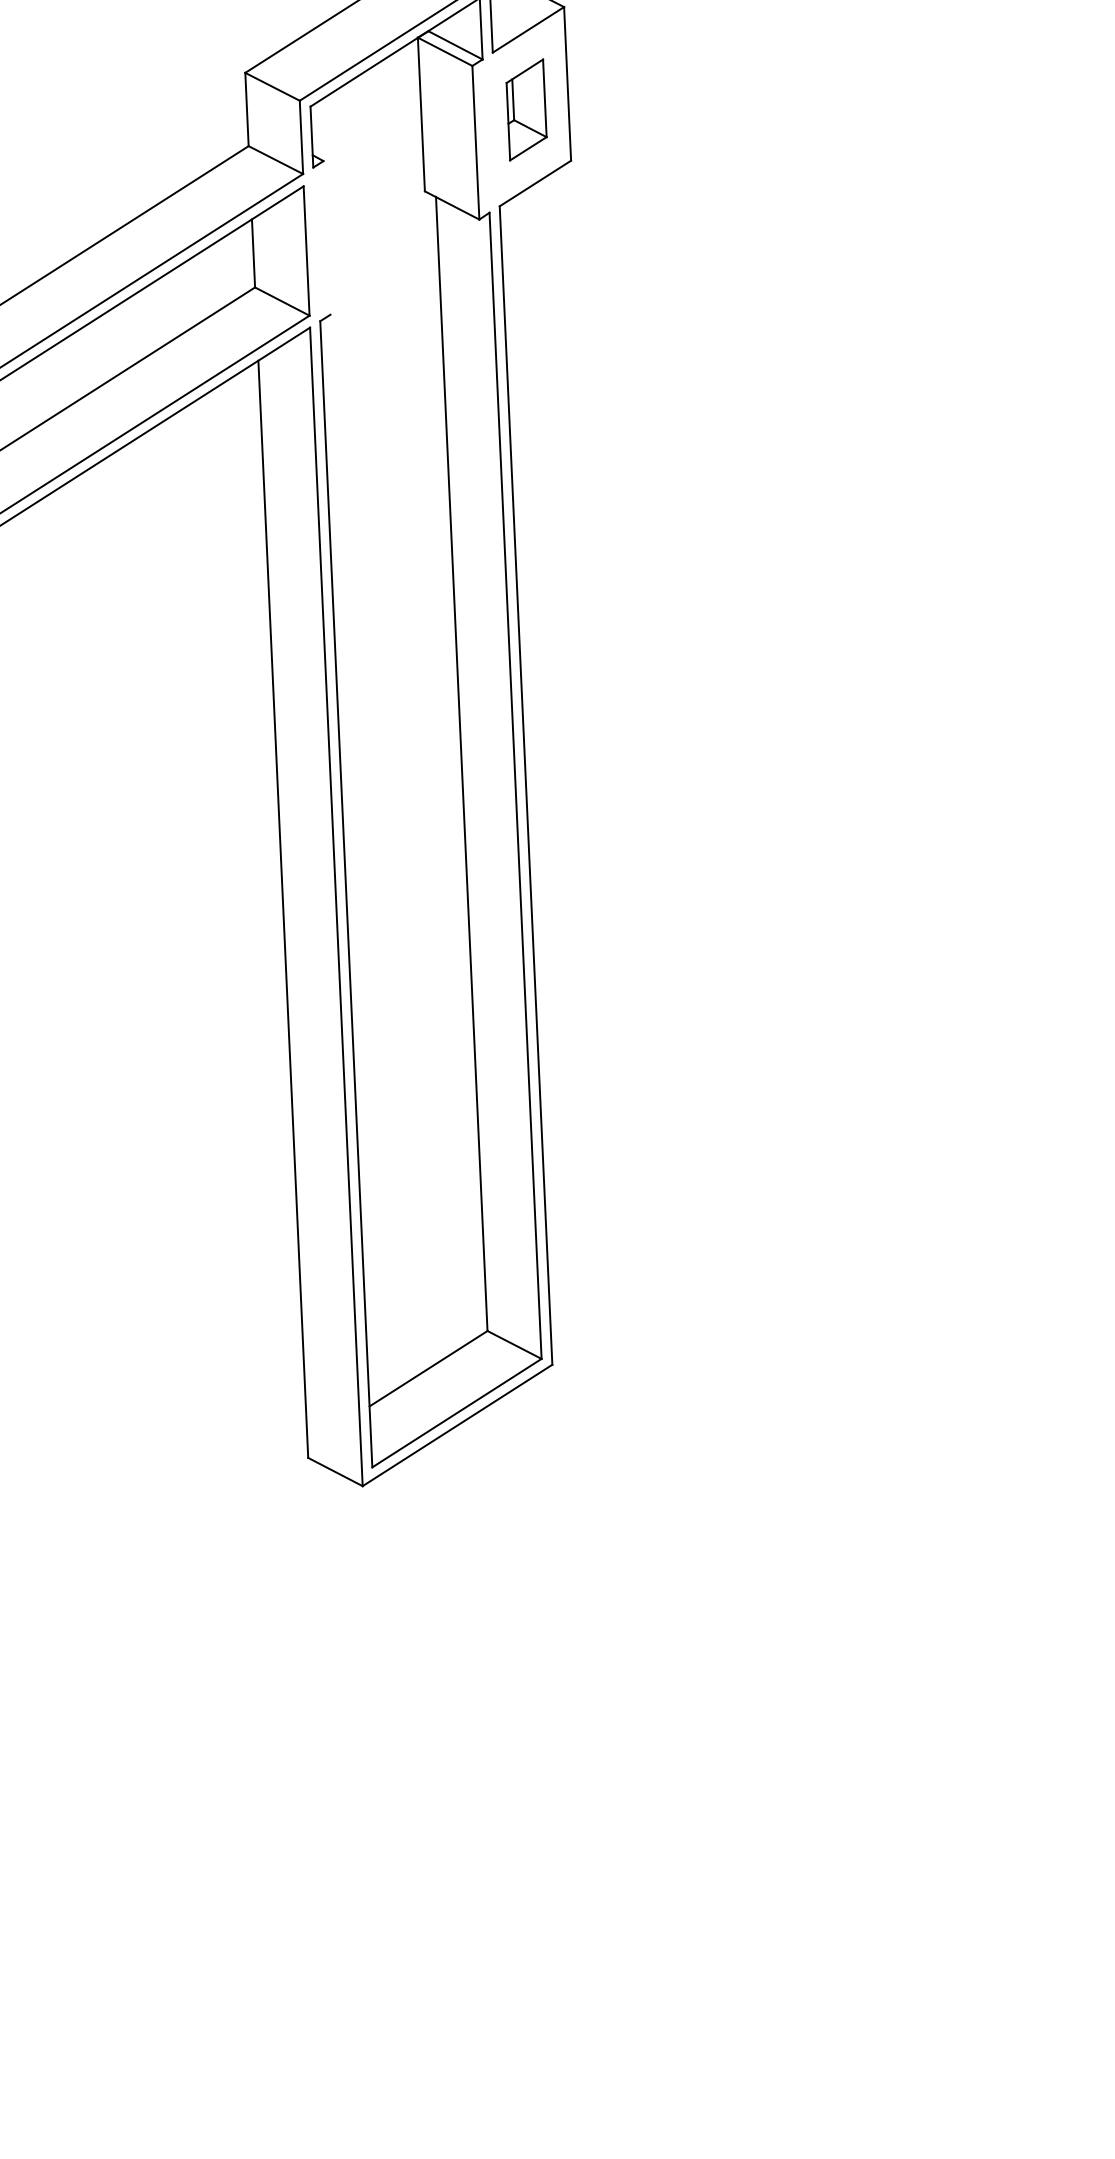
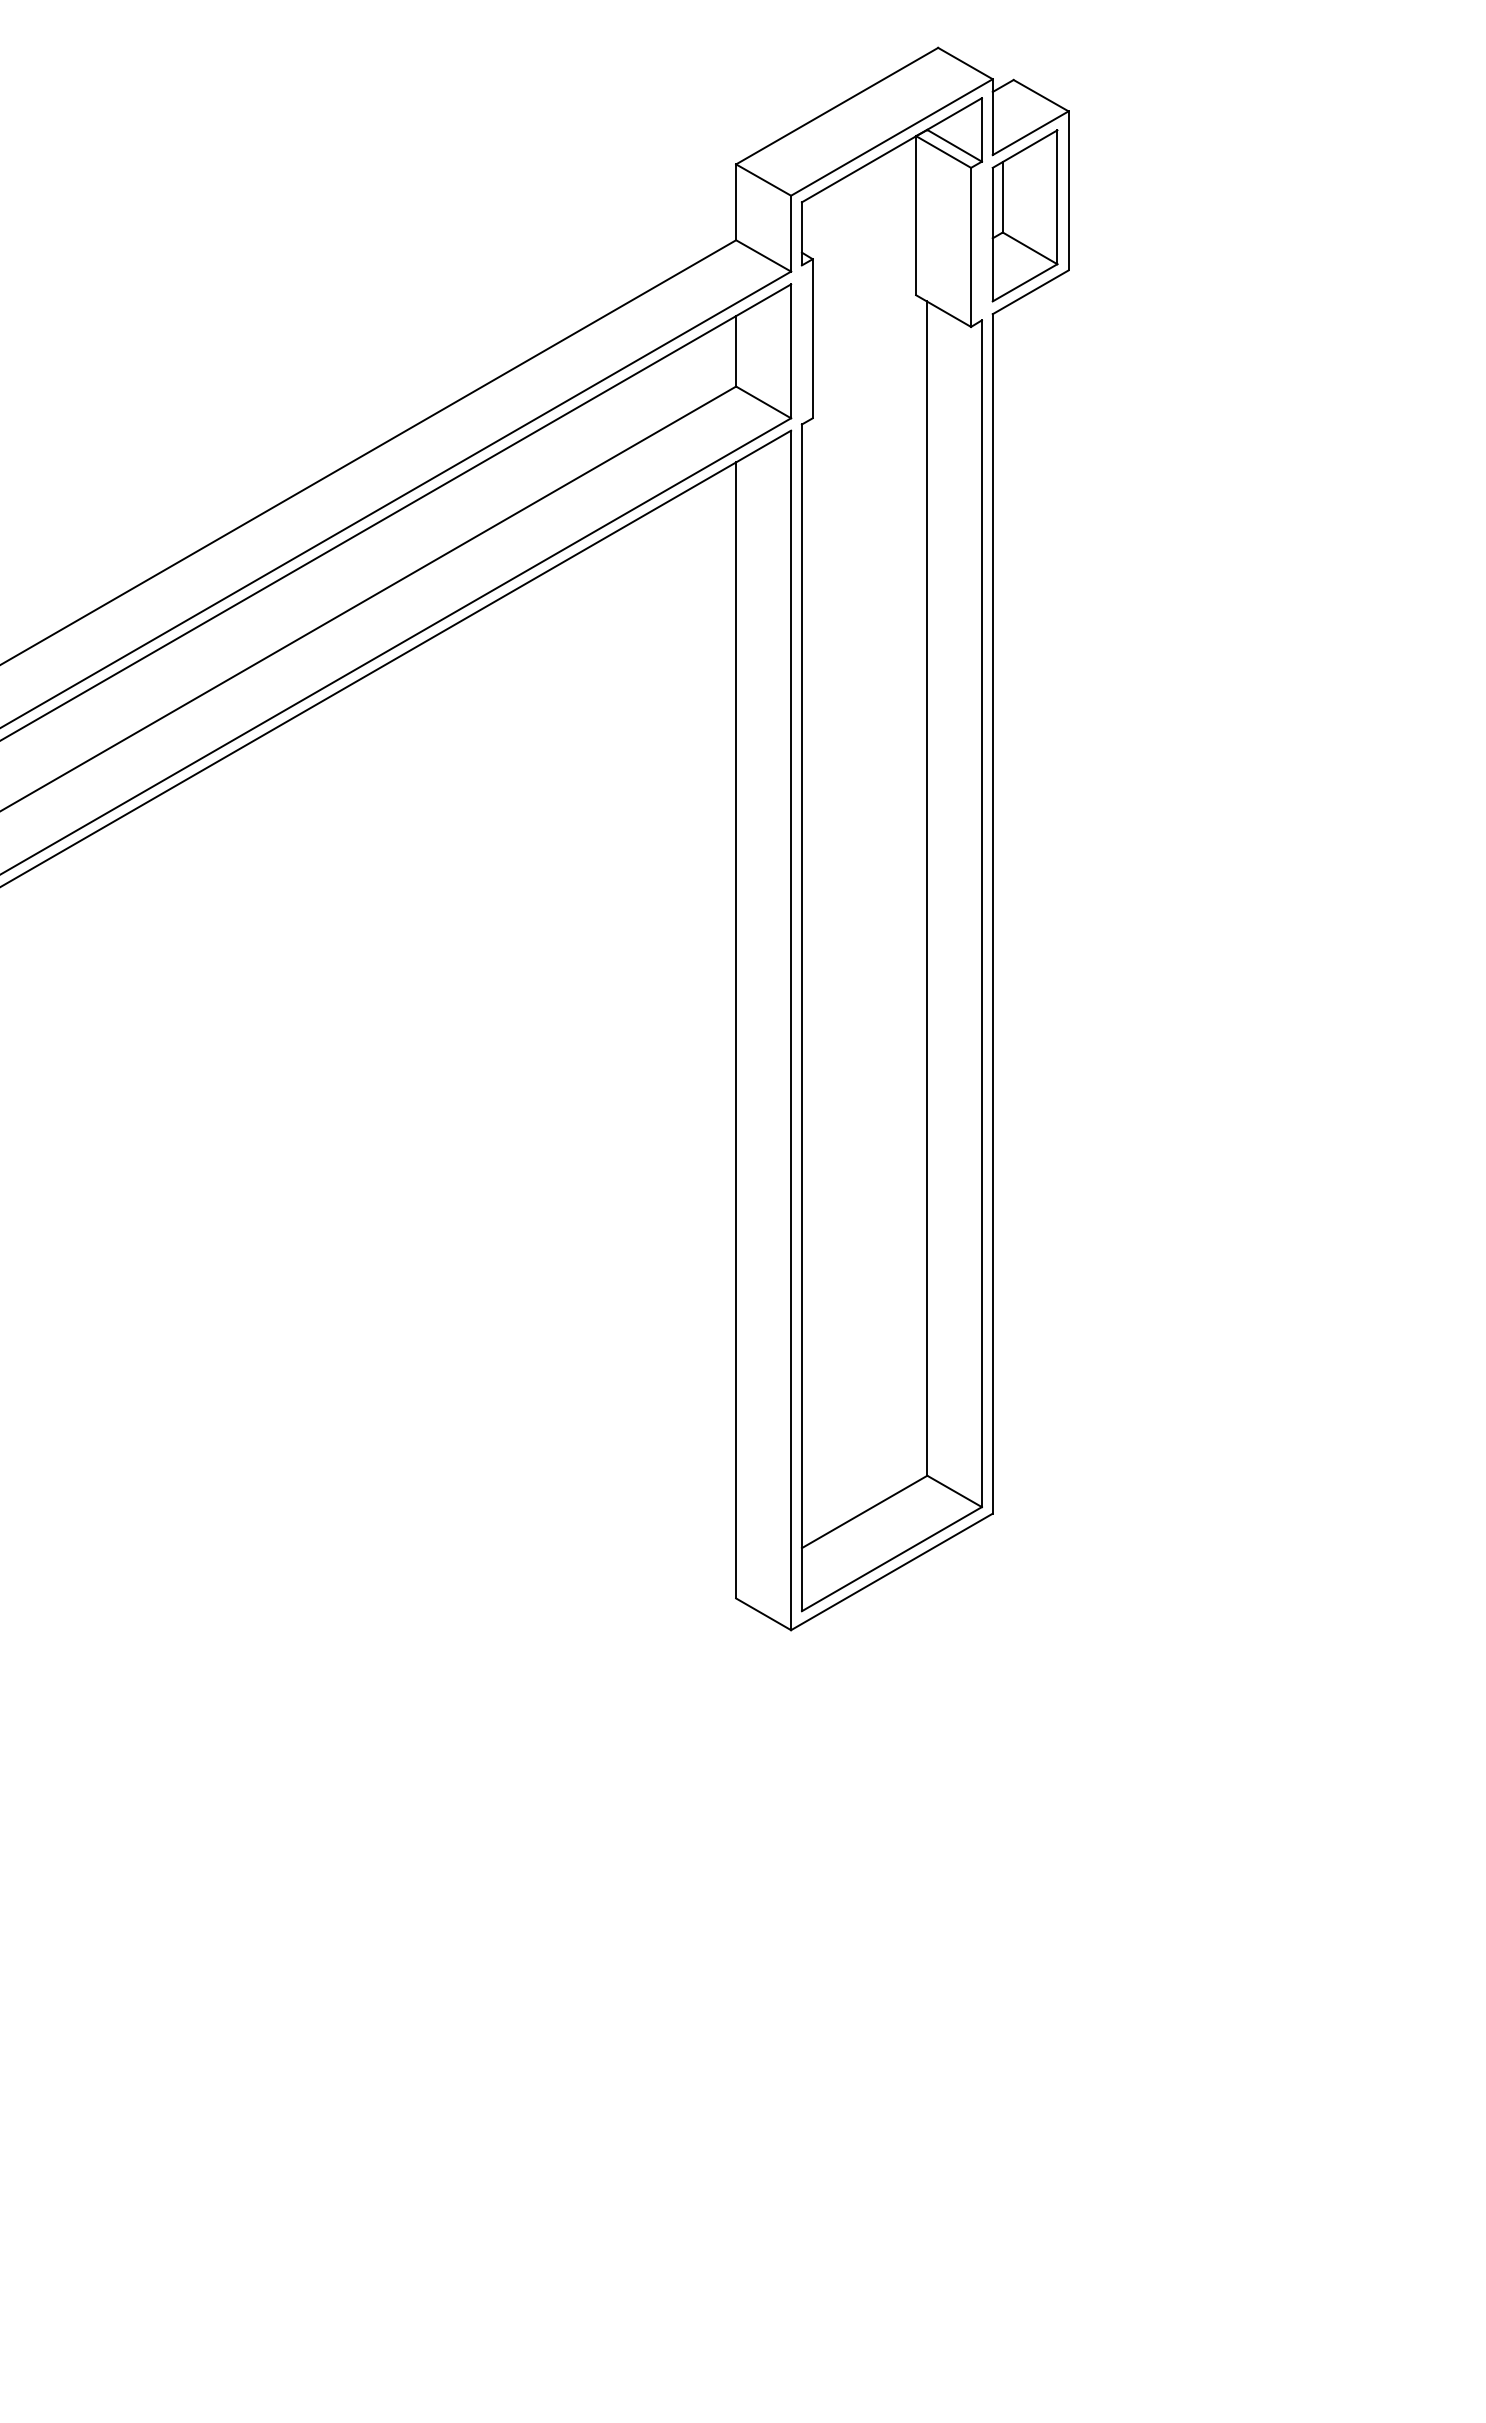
part: (526, 109) -> (1024, 215), size x1.67
line: (326, 237) -> (812, 338), added

